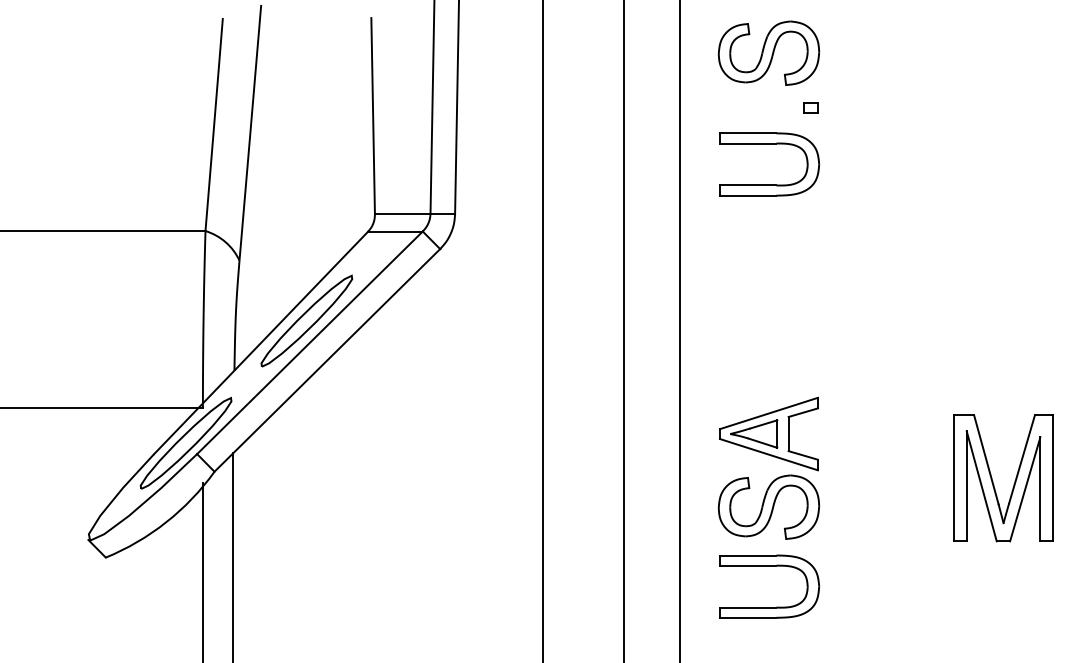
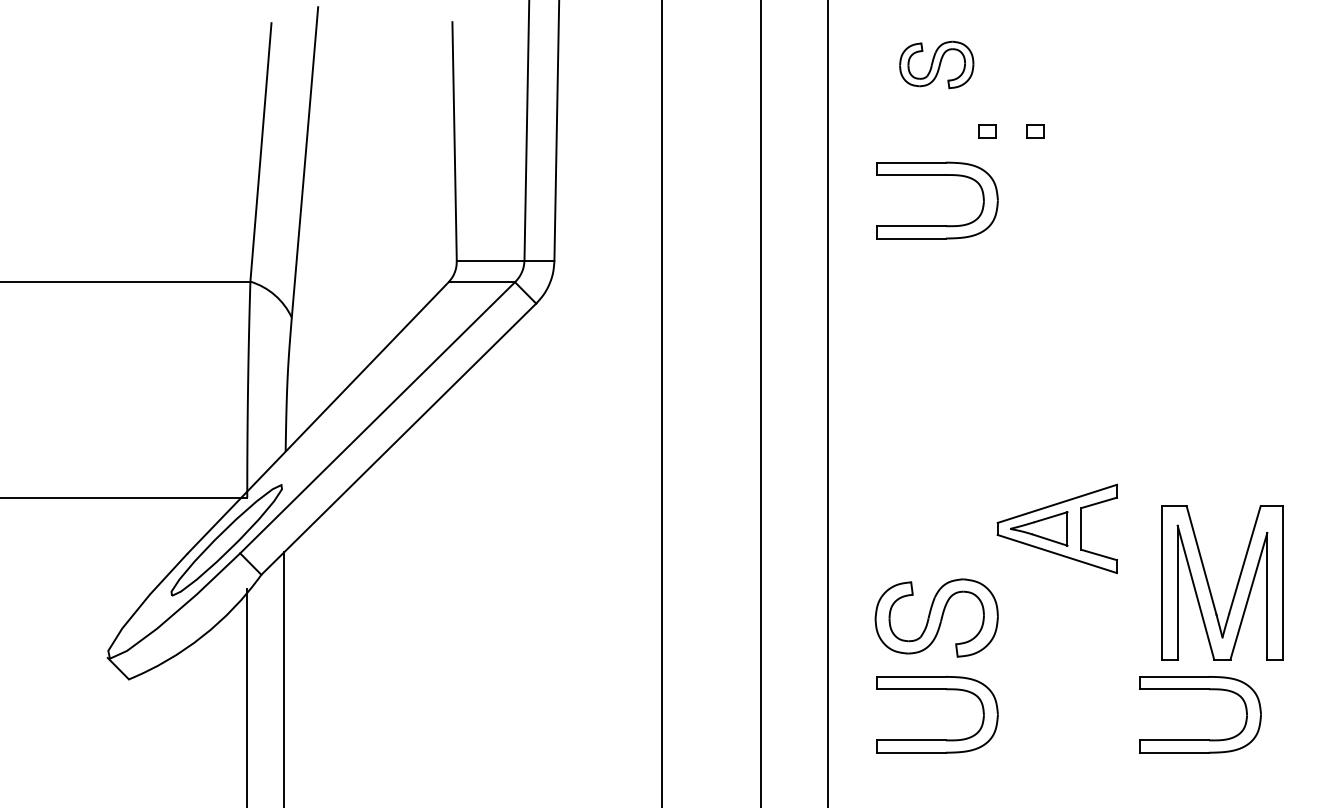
part: (768, 52) -> (936, 64), size x0.6
part: (849, 107) -> (1034, 131), added
part: (306, 320) -> (373, 390), removed
part: (768, 433) -> (1056, 528), moved
part: (985, 566) -> (1200, 690), added

